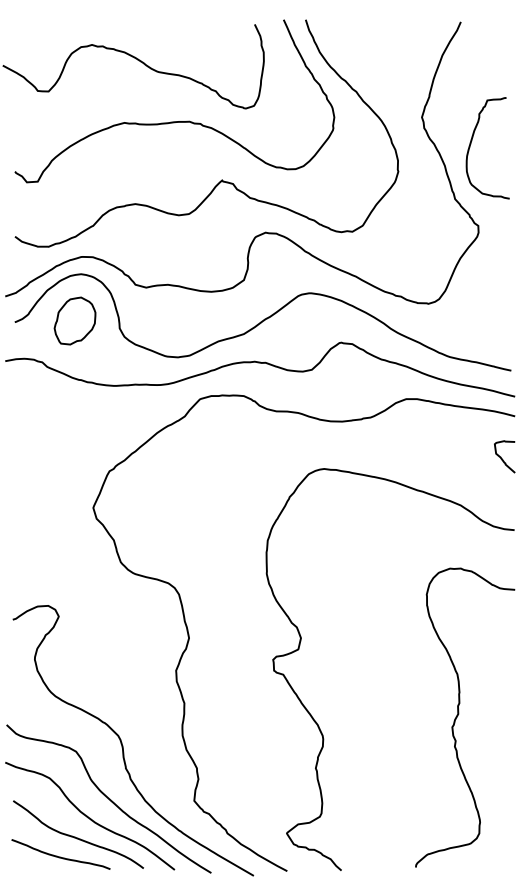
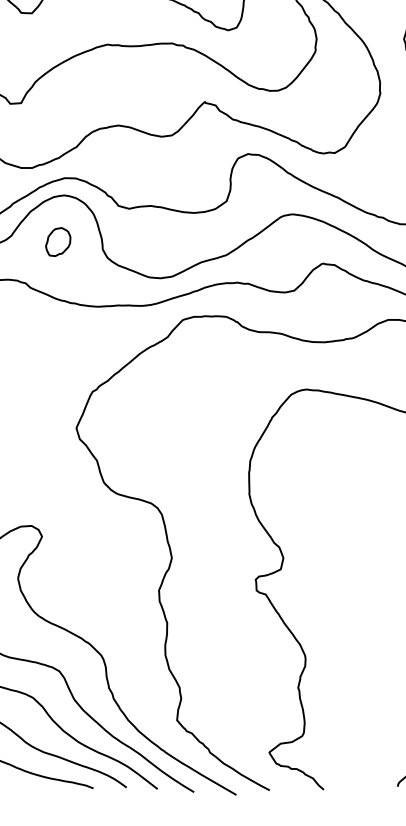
part: (74, 320) -> (57, 241), size x0.6

